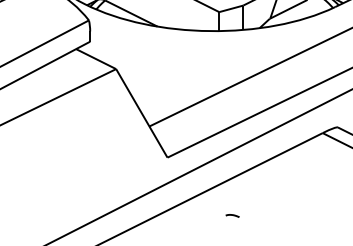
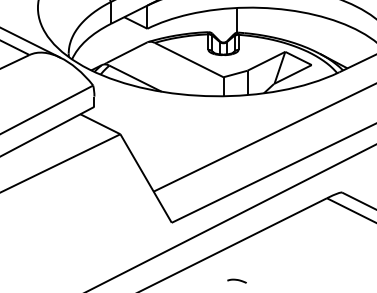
part: (232, 215) -> (236, 280), size x1.4

